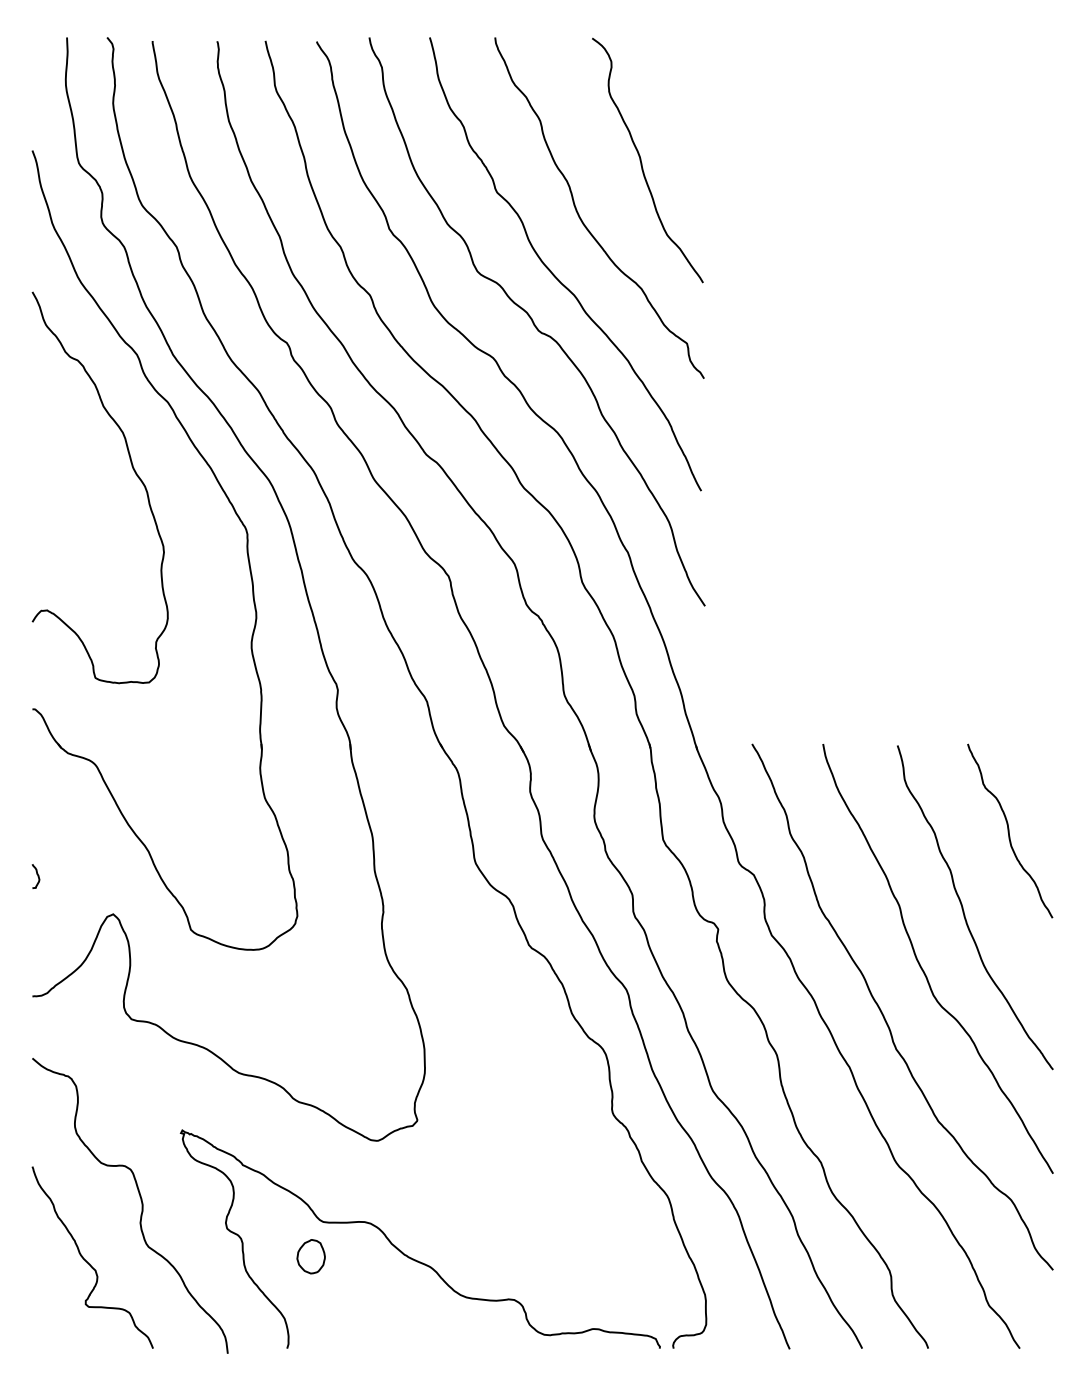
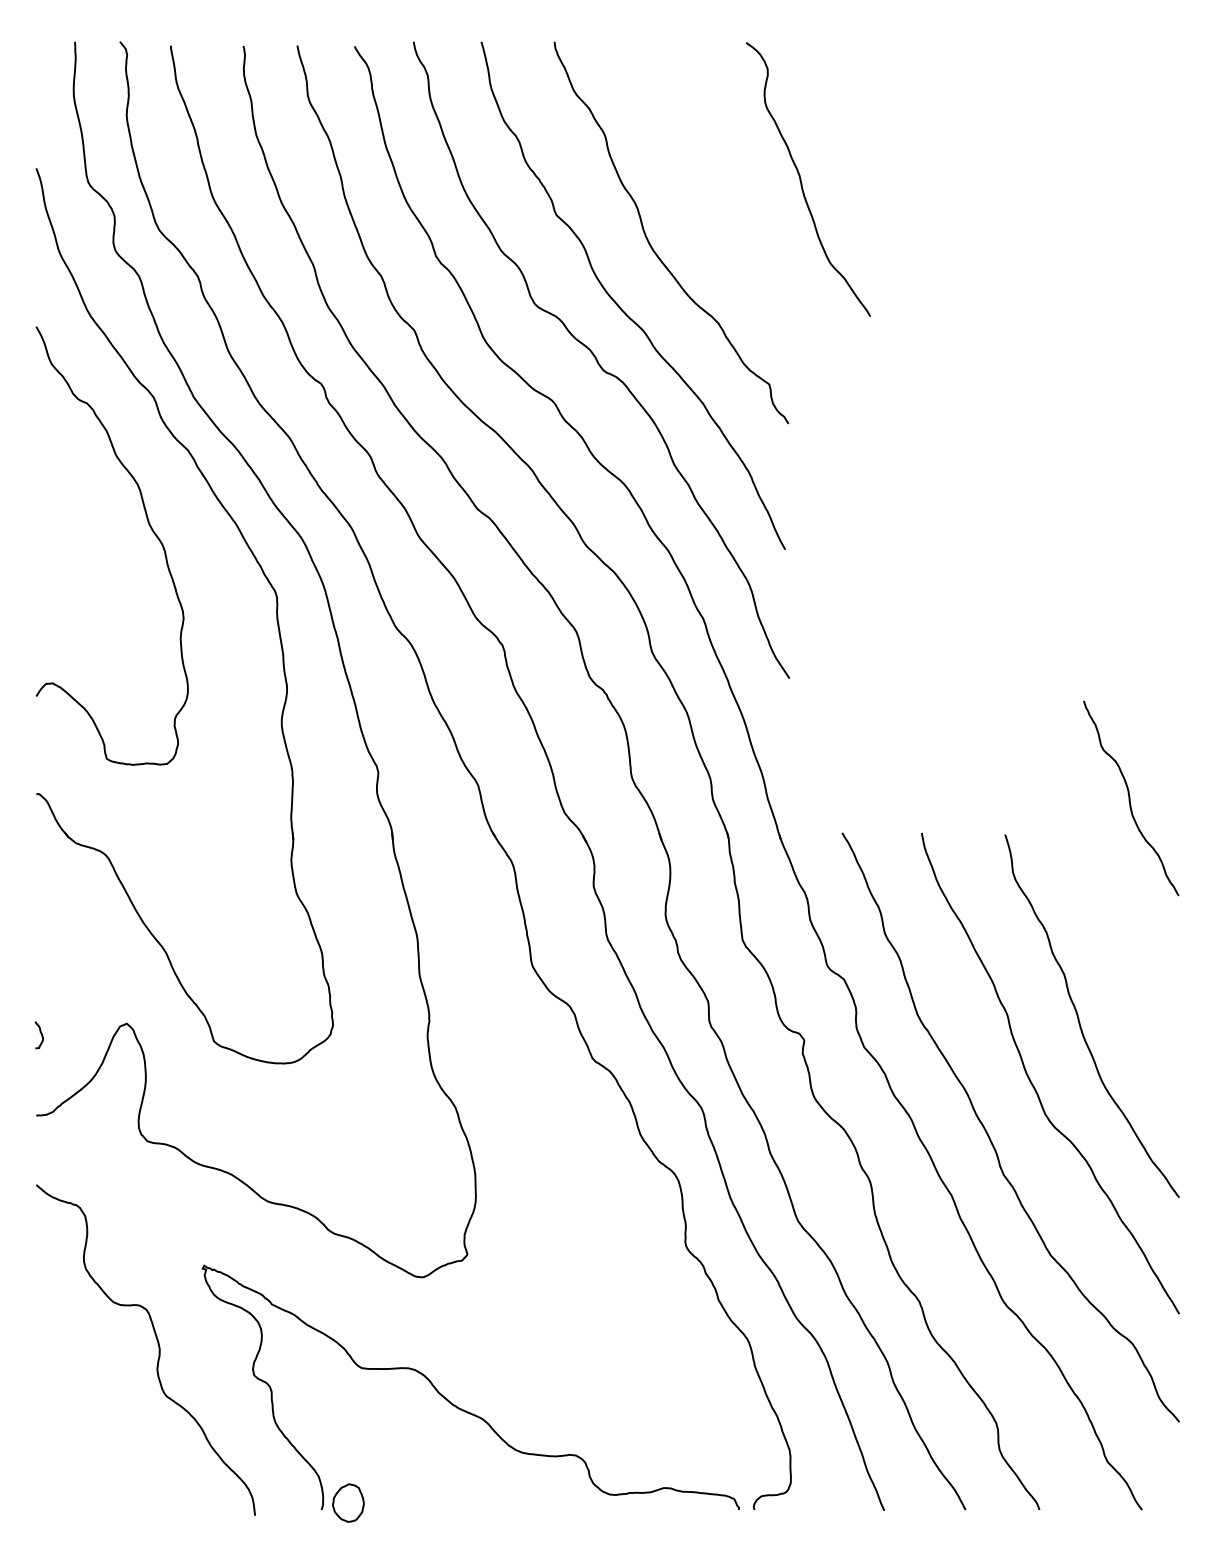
curve: (641, 160) -> (801, 179), moved
curve: (1009, 831) -> (1130, 798), moved
curve: (37, 874) -> (40, 1033), moved
part: (311, 1256) -> (348, 1502), moved
curve: (87, 1261) -> (98, 1412), removed

